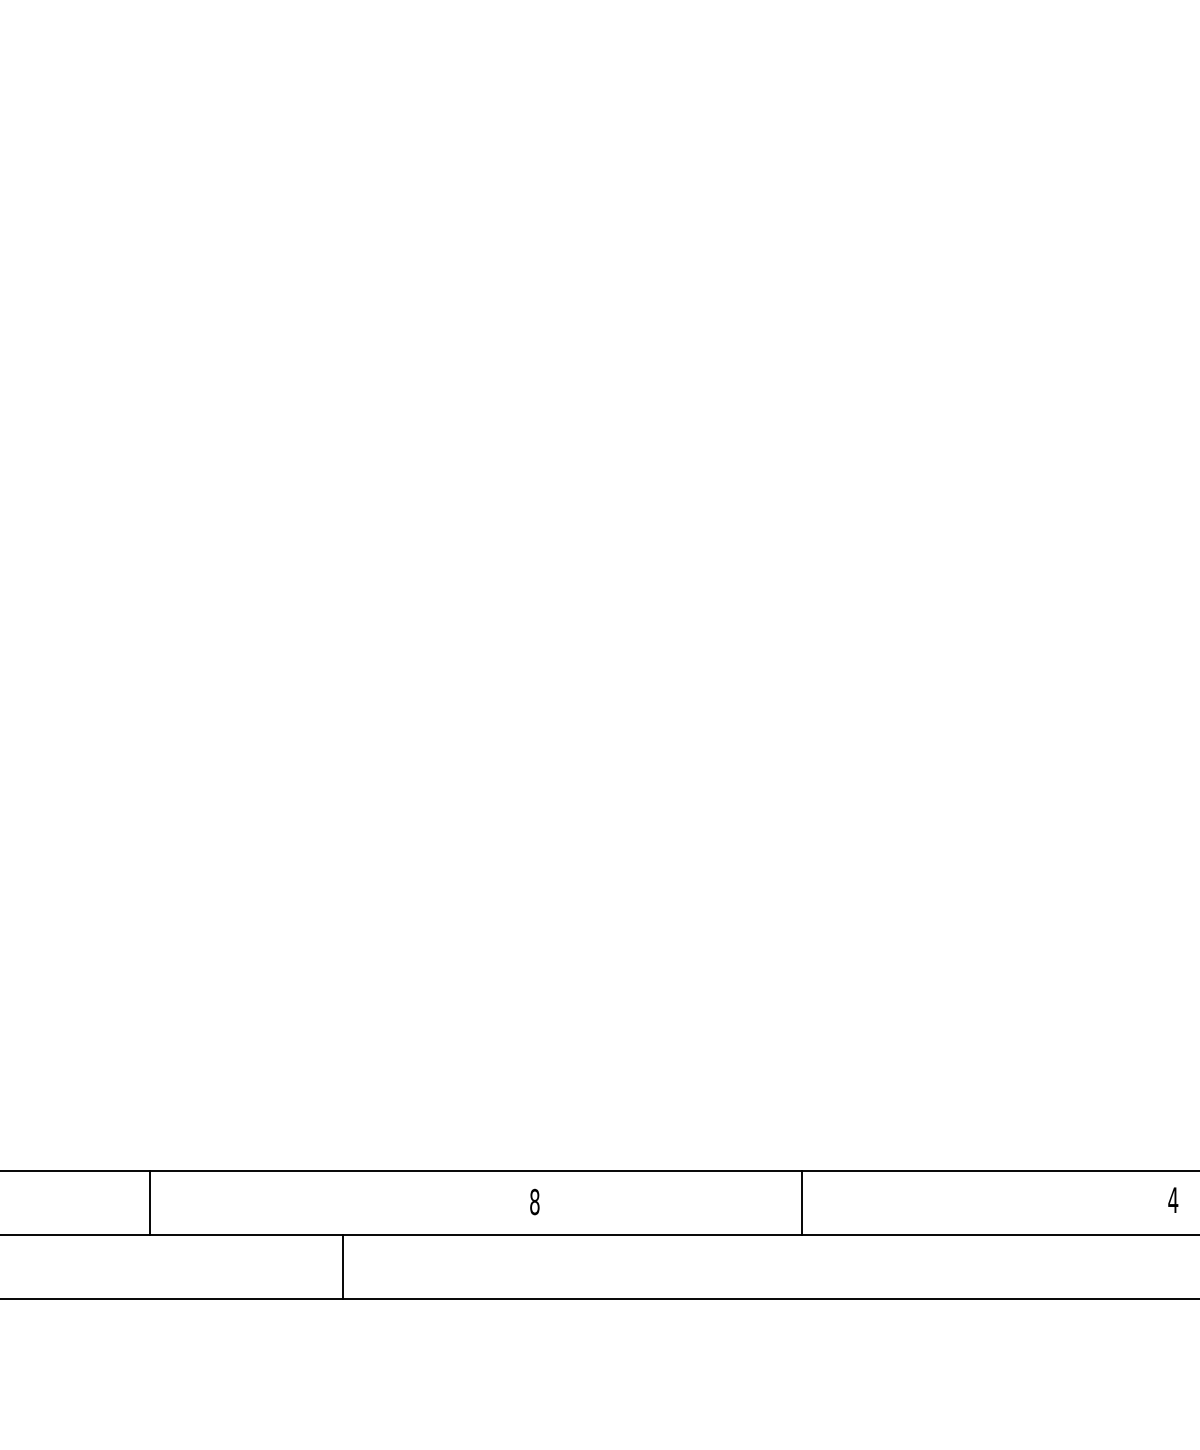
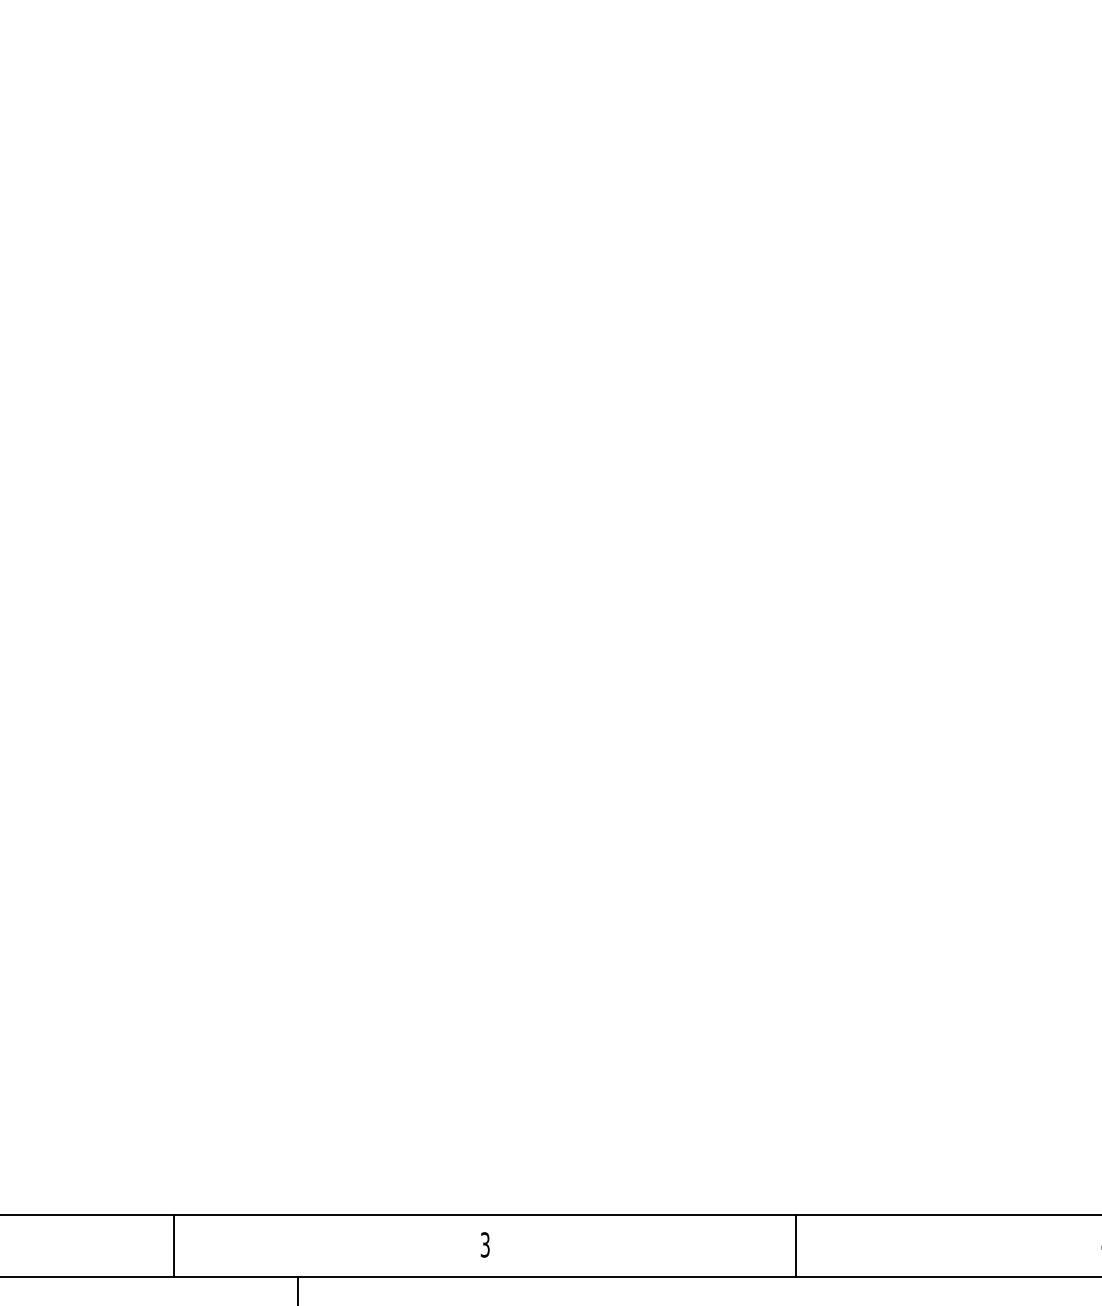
line: (149, 1202) -> (173, 1245), moved
text: (534, 1202) -> (484, 1245), 8 -> 3
line: (801, 1202) -> (795, 1245), moved

